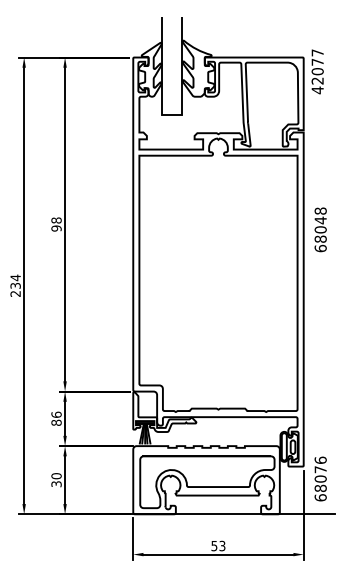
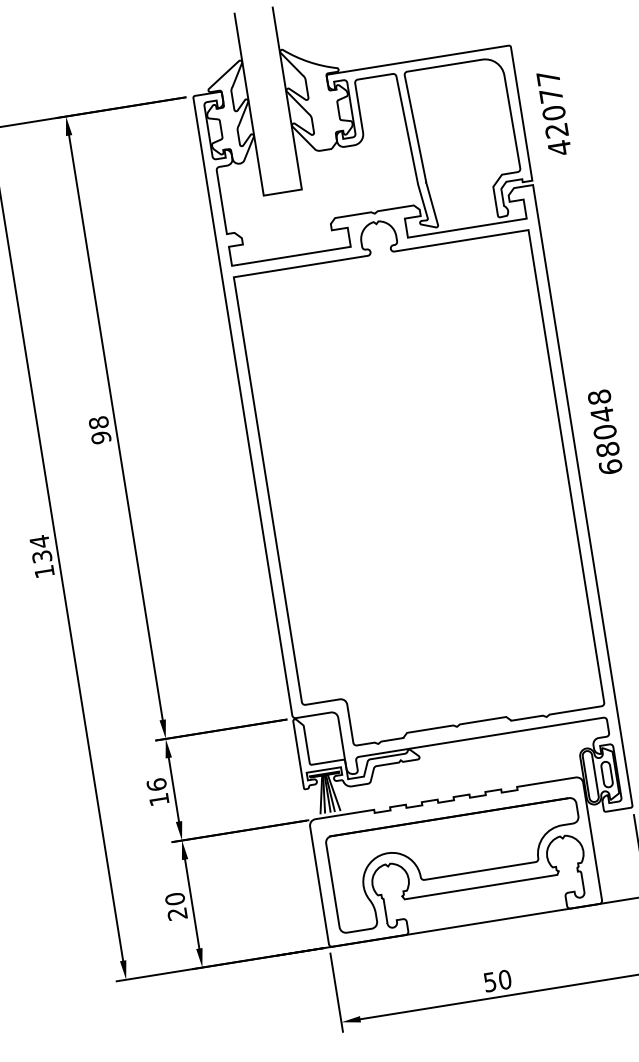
text: (317, 71) -> (553, 112), moved
text: (320, 229) -> (604, 431), moved
text: (15, 293) -> (44, 570), 234 -> 134
text: (56, 422) -> (159, 799), 86 -> 16
text: (56, 484) -> (177, 914), 30 -> 20
text: (222, 545) -> (505, 978), 53 -> 50

